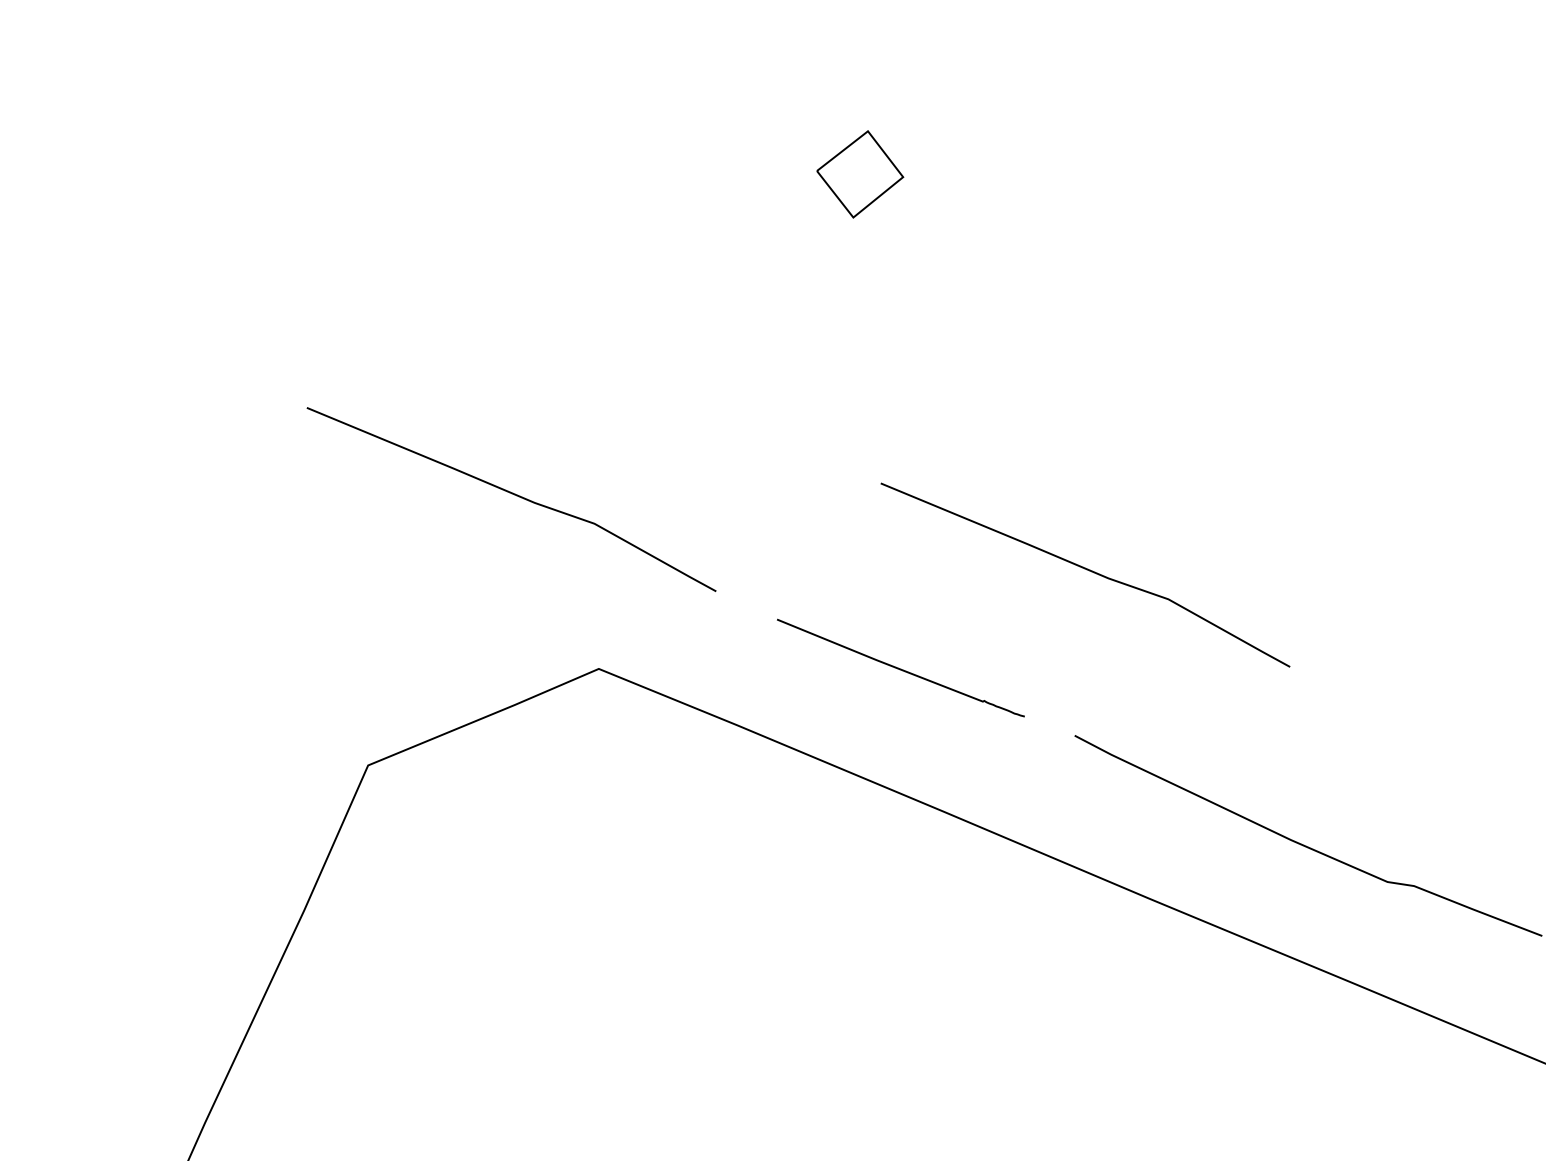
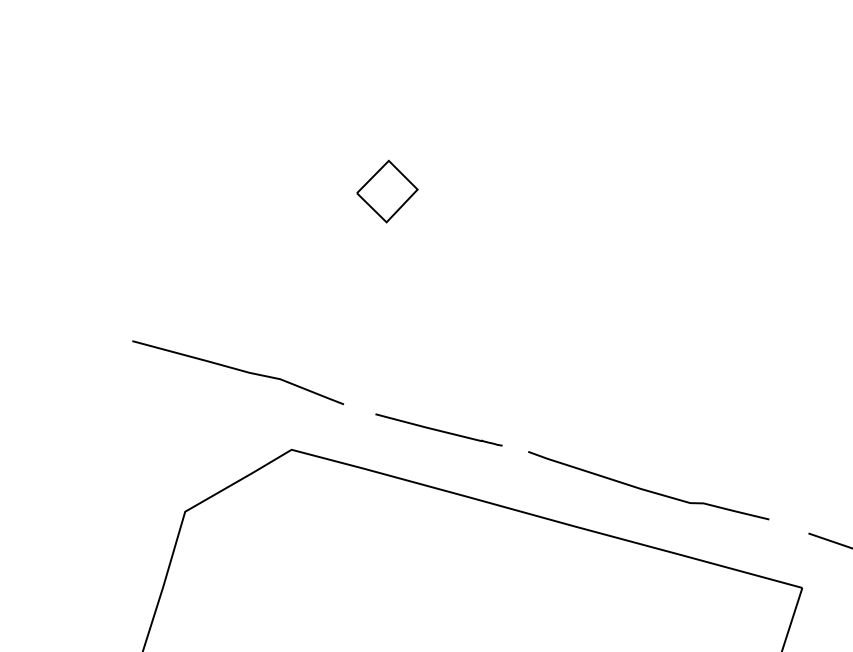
part: (860, 174) -> (387, 191), size x1.43
curve: (1086, 570) -> (523, 370), removed

